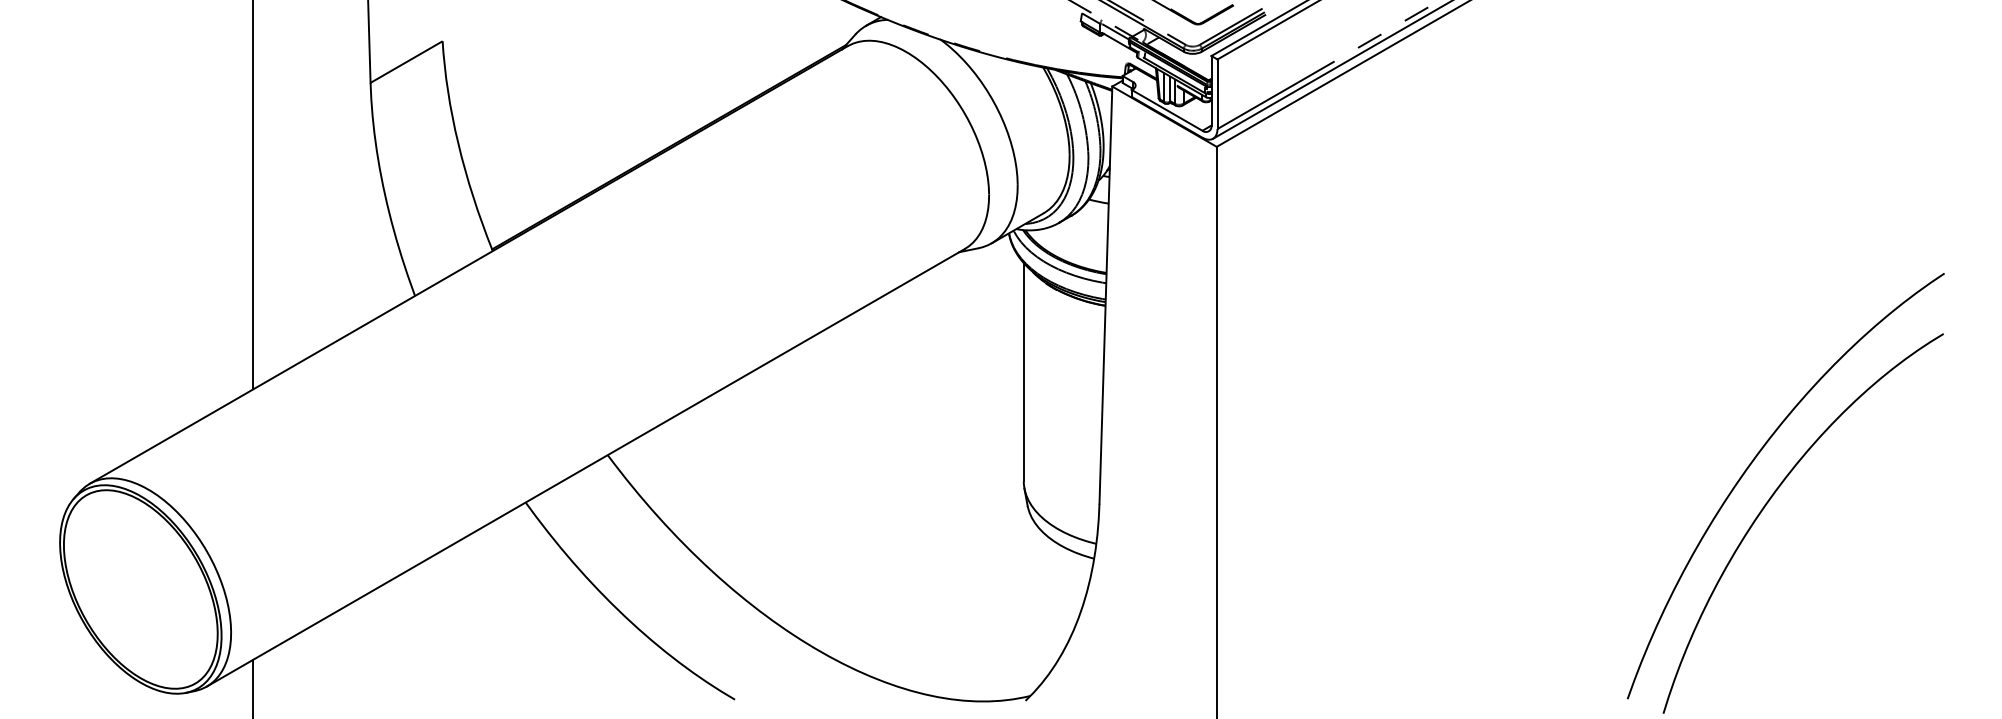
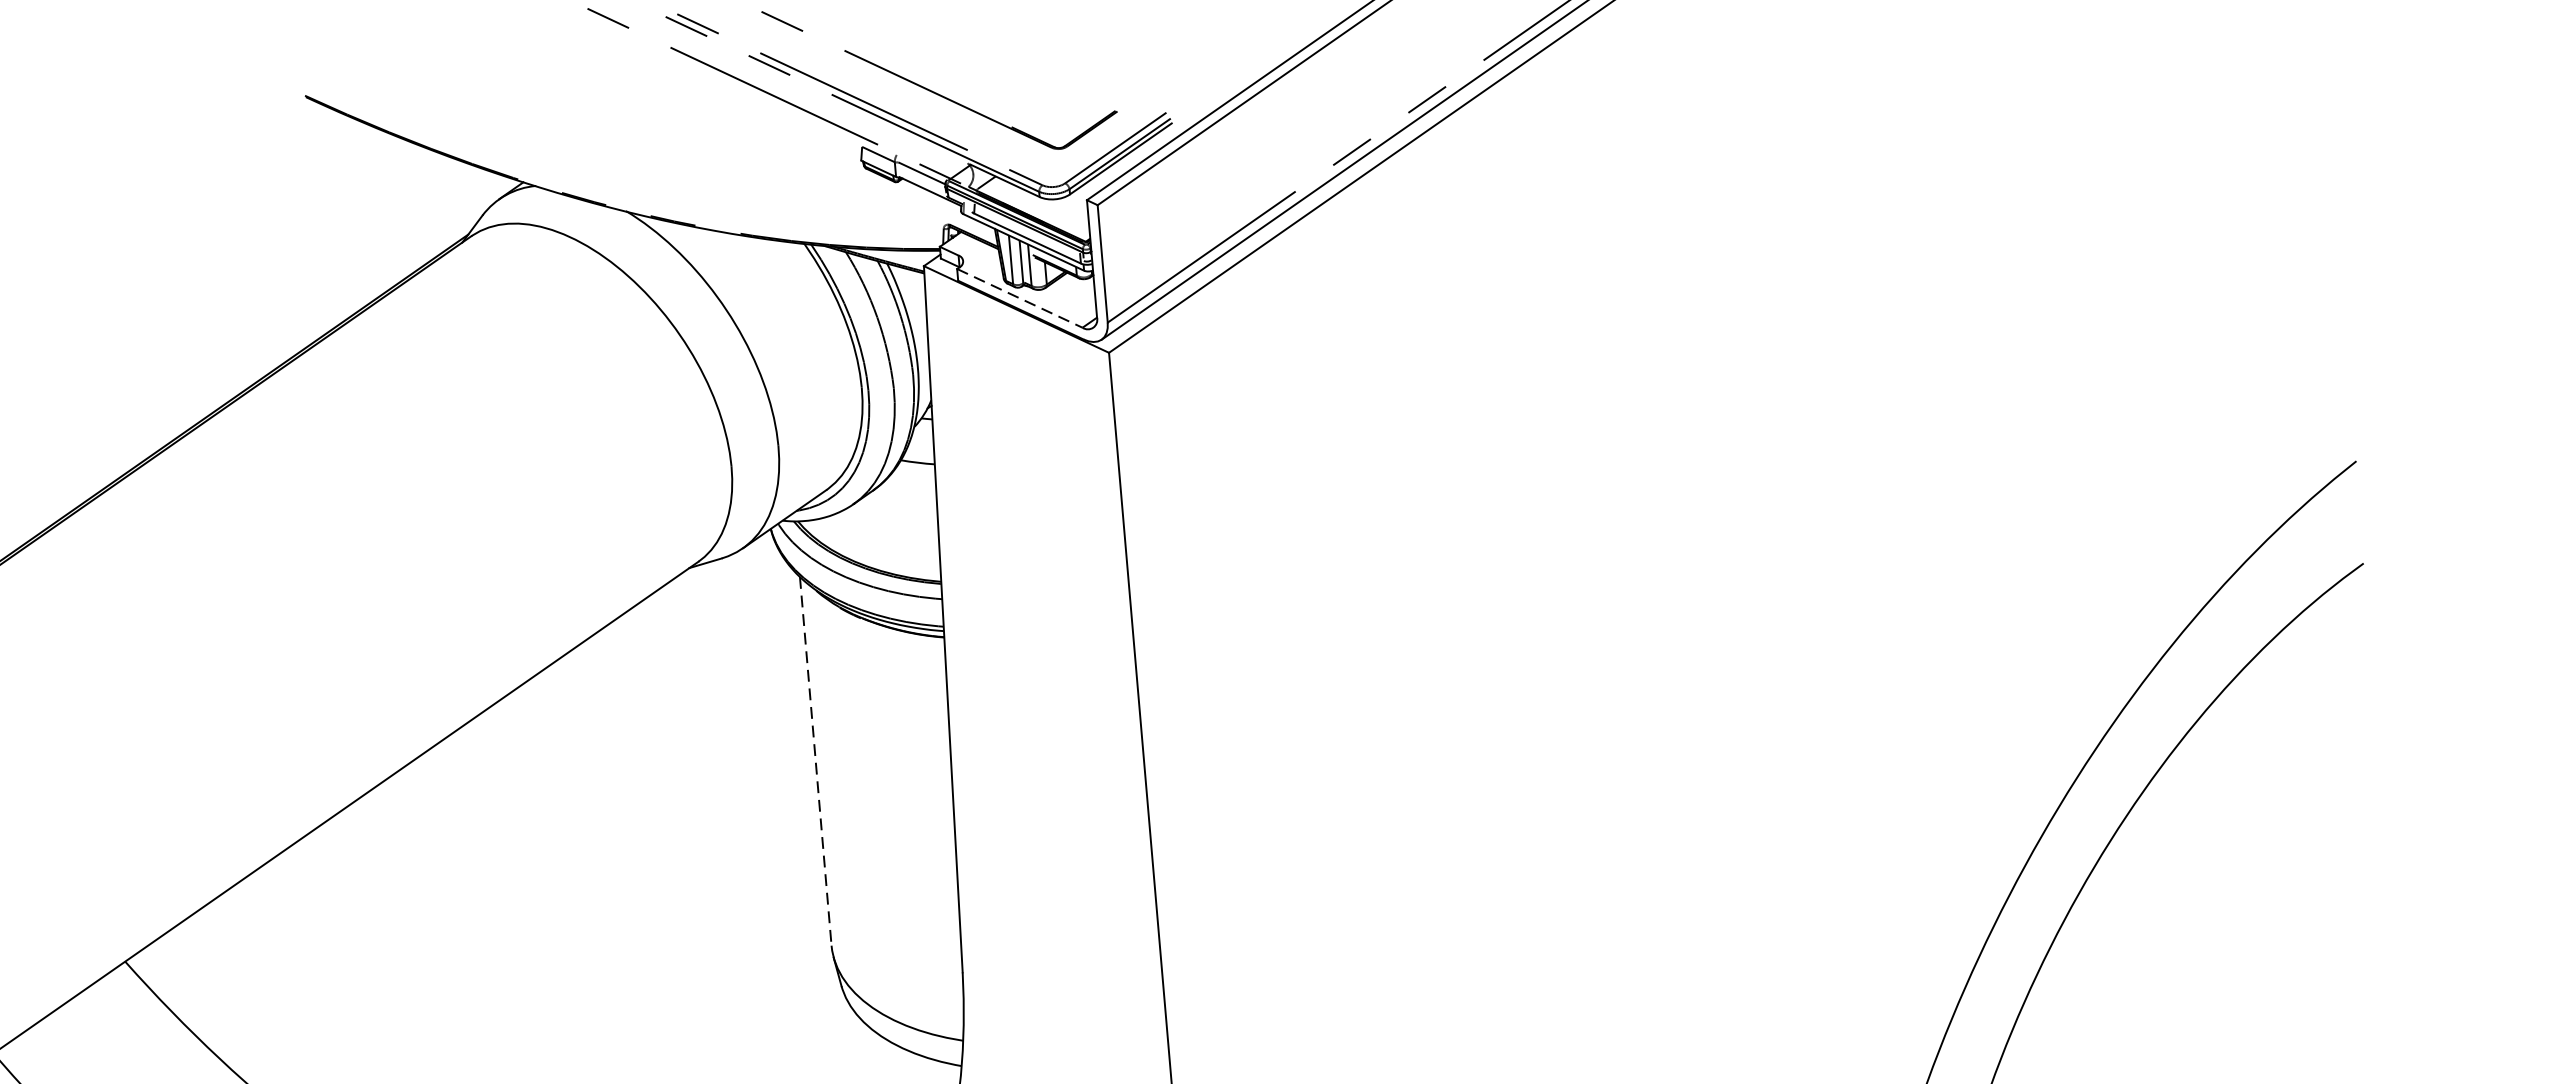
line: (1167, 110) -> (1020, 298), solid -> dashed
line: (1023, 372) -> (815, 761), solid -> dashed

